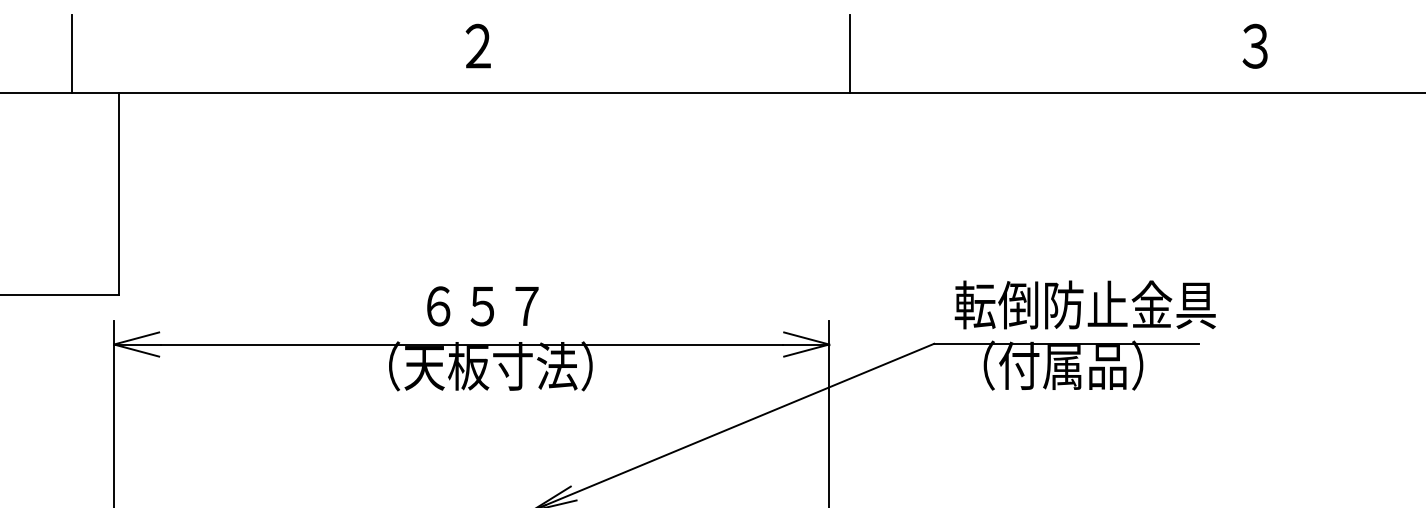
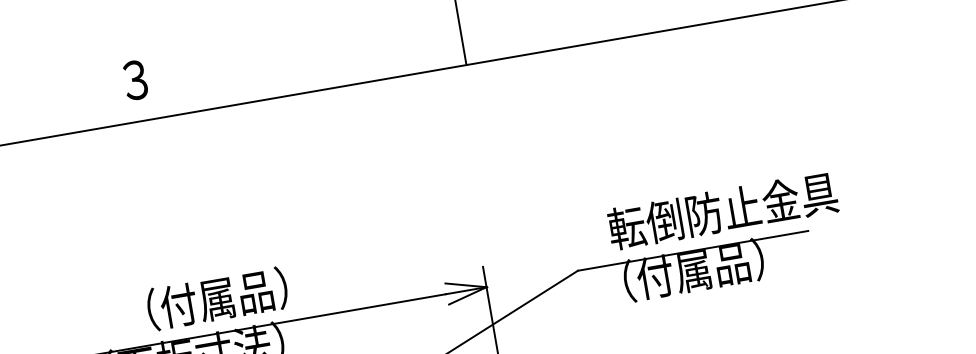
text: (477, 46) -> (135, 80), ２ -> ３
text: (1084, 304) -> (722, 210), moved
text: (516, 305) -> (208, 300), ６５７ -> （付属品）

